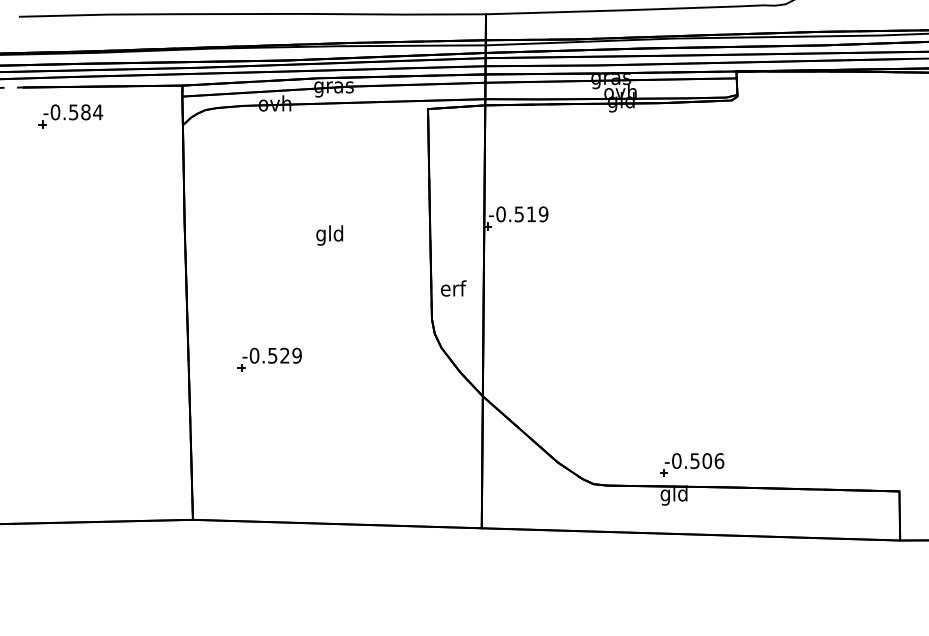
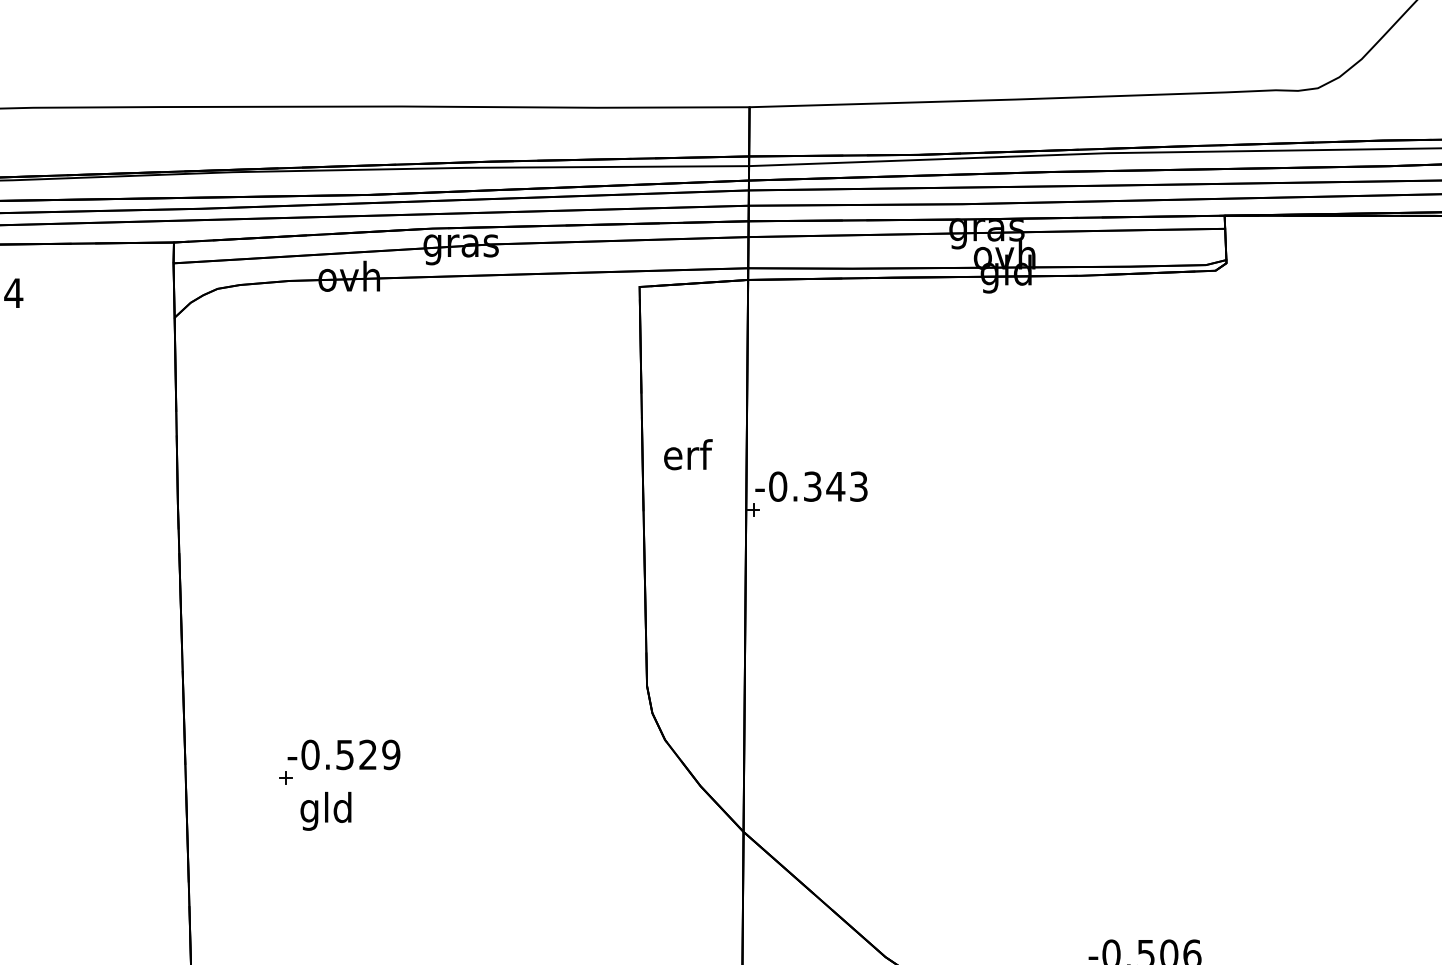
text: (531, 214) -> (835, 486), -0.519 -> -0.343
text: (329, 235) -> (325, 811), moved
text: (453, 288) -> (687, 454), moved

